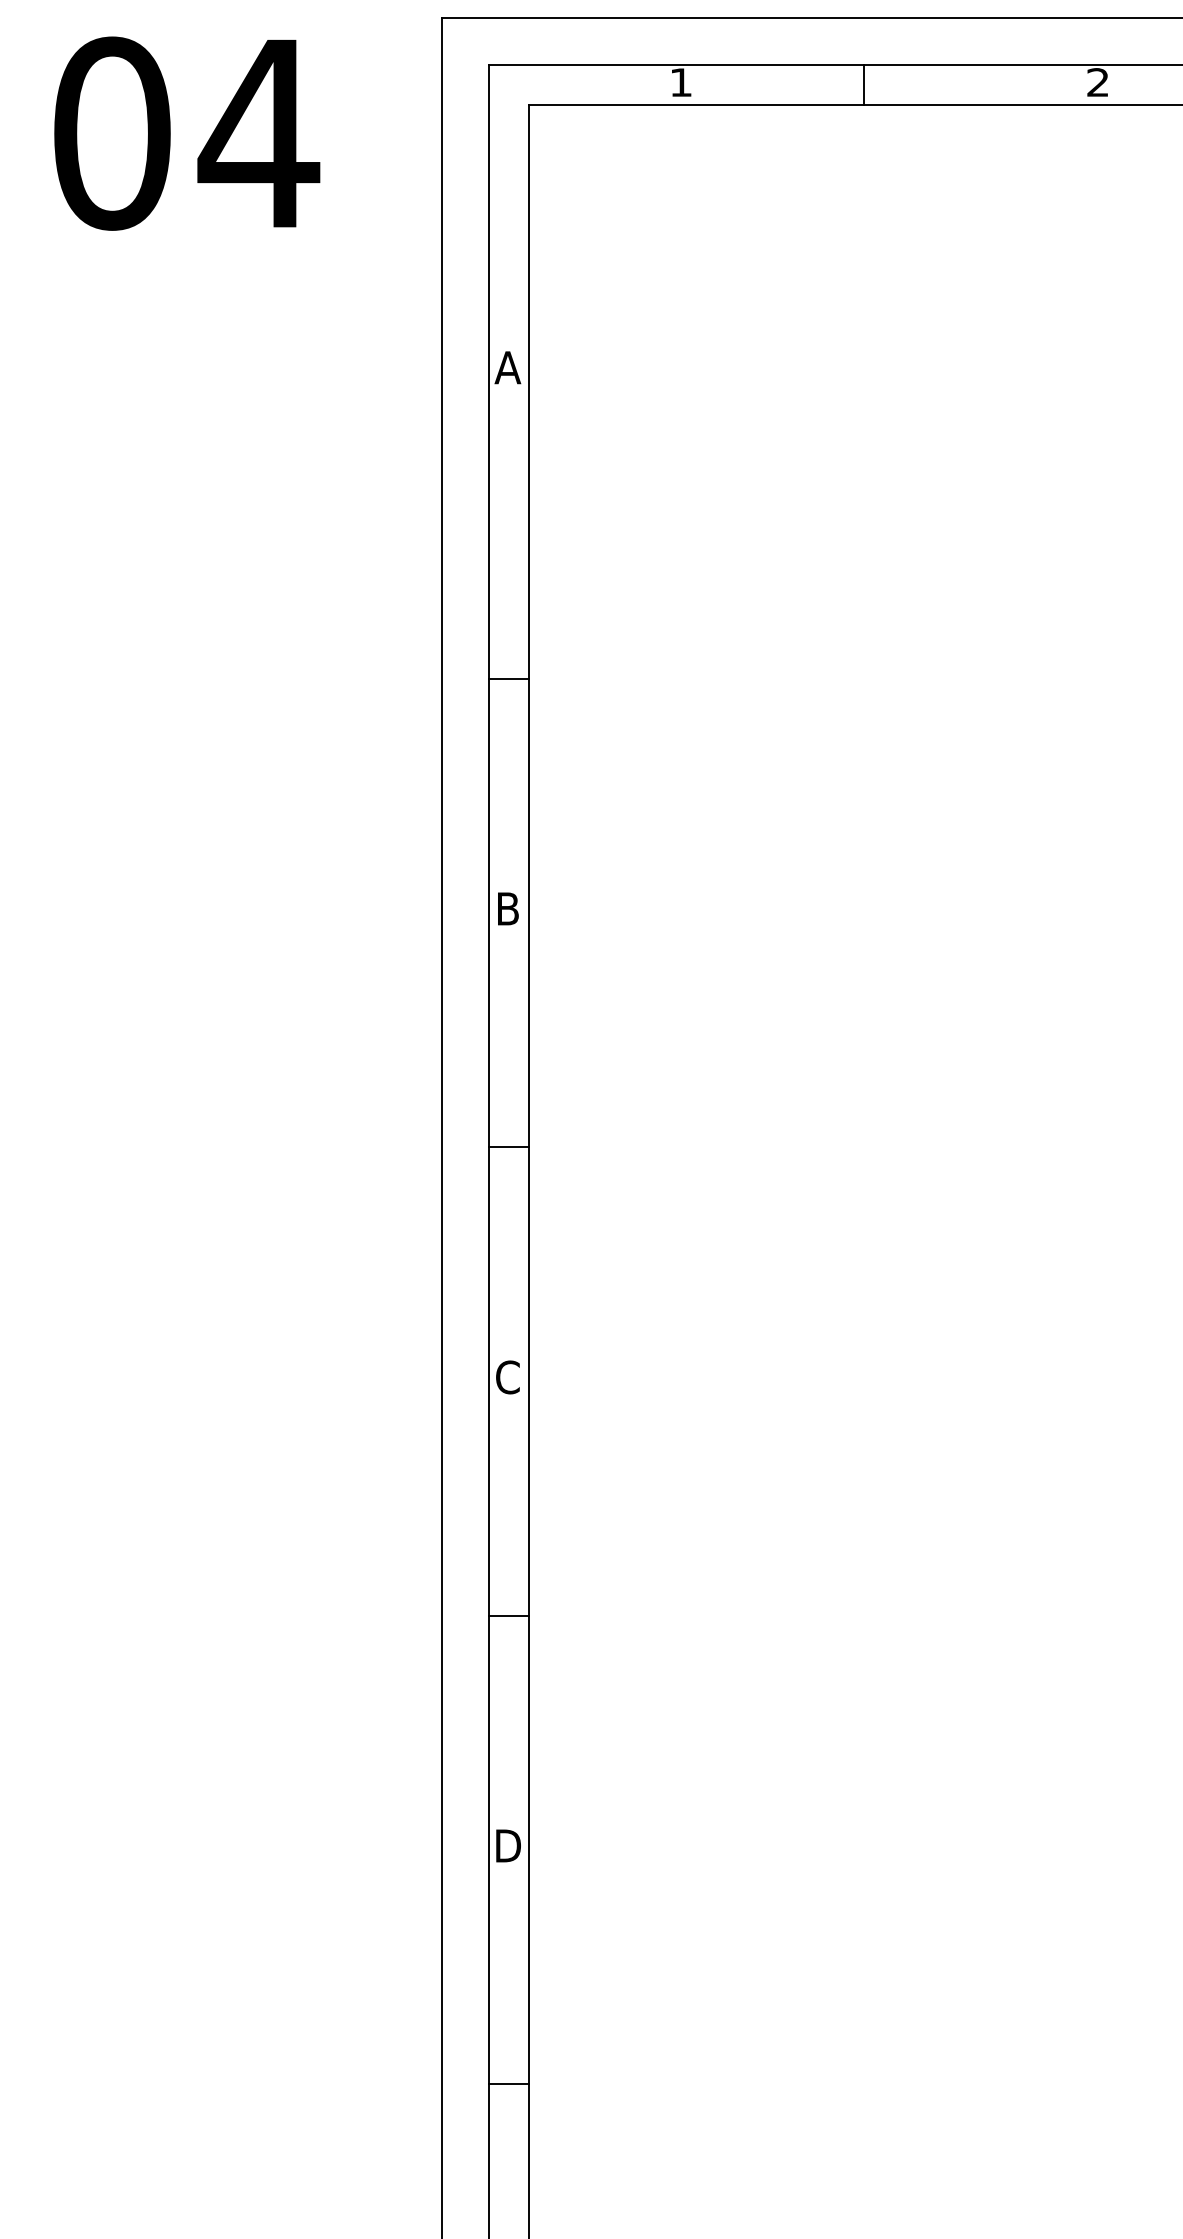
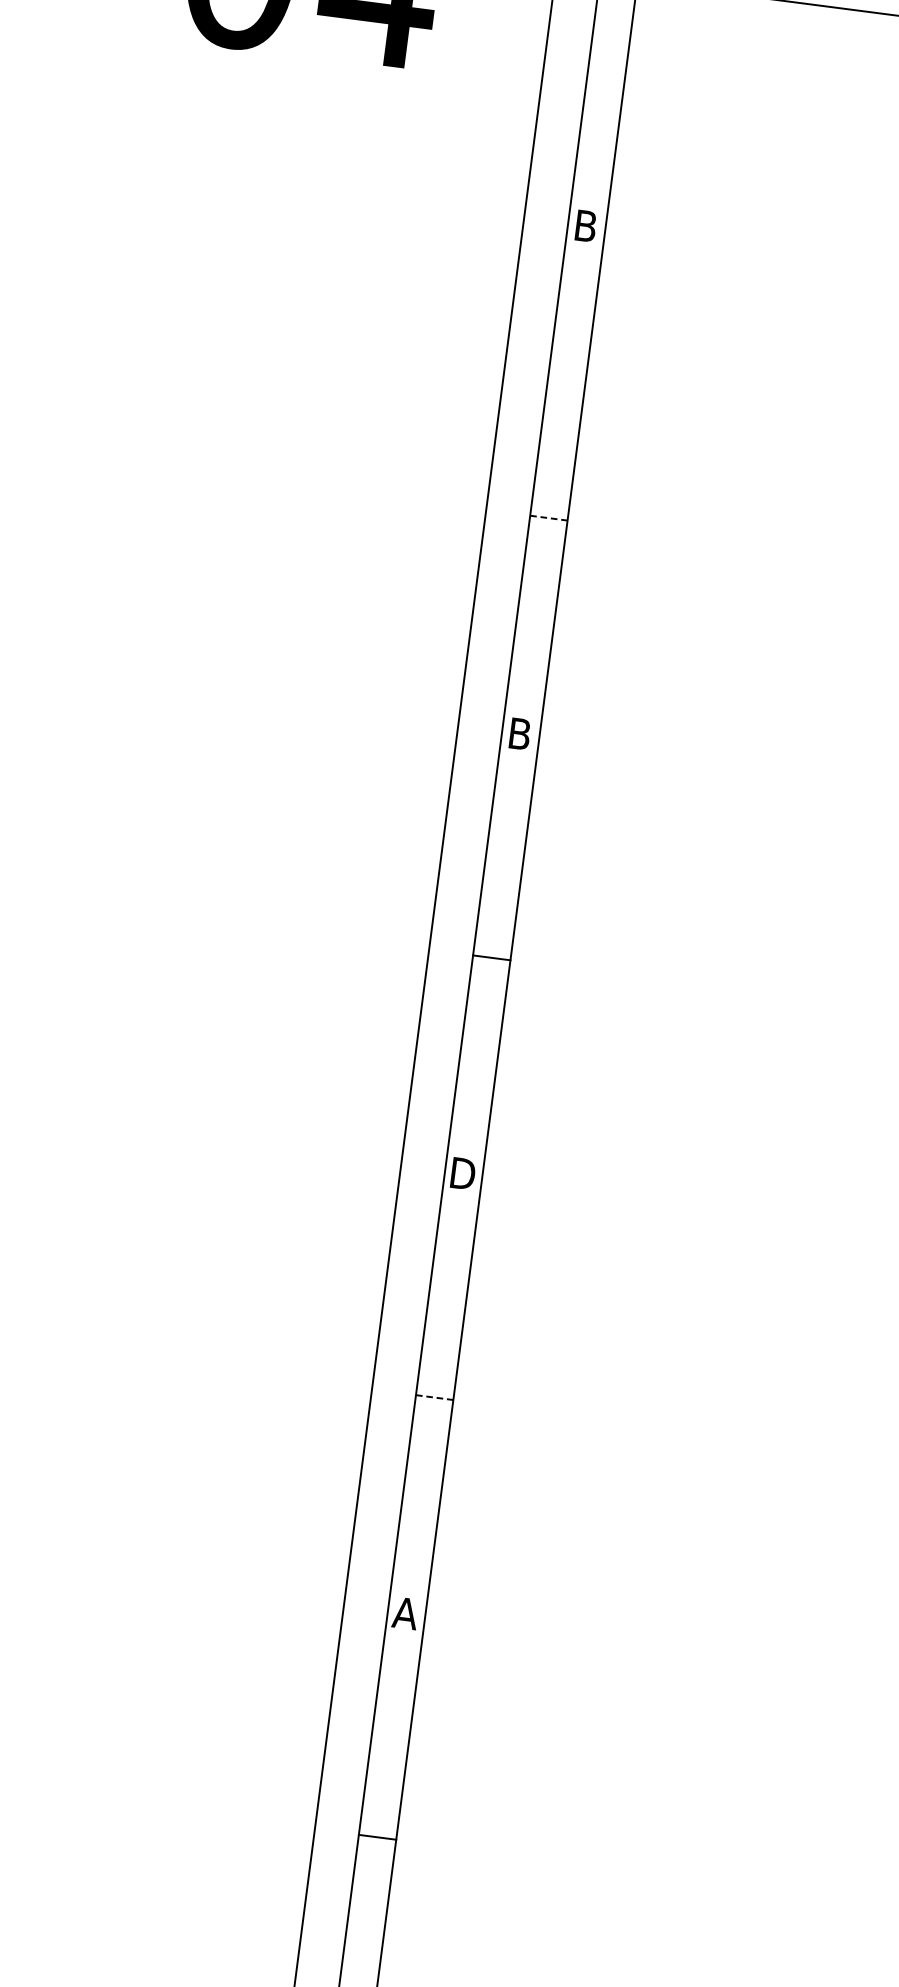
text: (507, 367) -> (585, 225), A -> B
line: (509, 678) -> (549, 517), solid -> dashed
text: (508, 1377) -> (463, 1173), C -> D
line: (509, 1615) -> (435, 1397), solid -> dashed
text: (507, 1845) -> (405, 1612), D -> A

